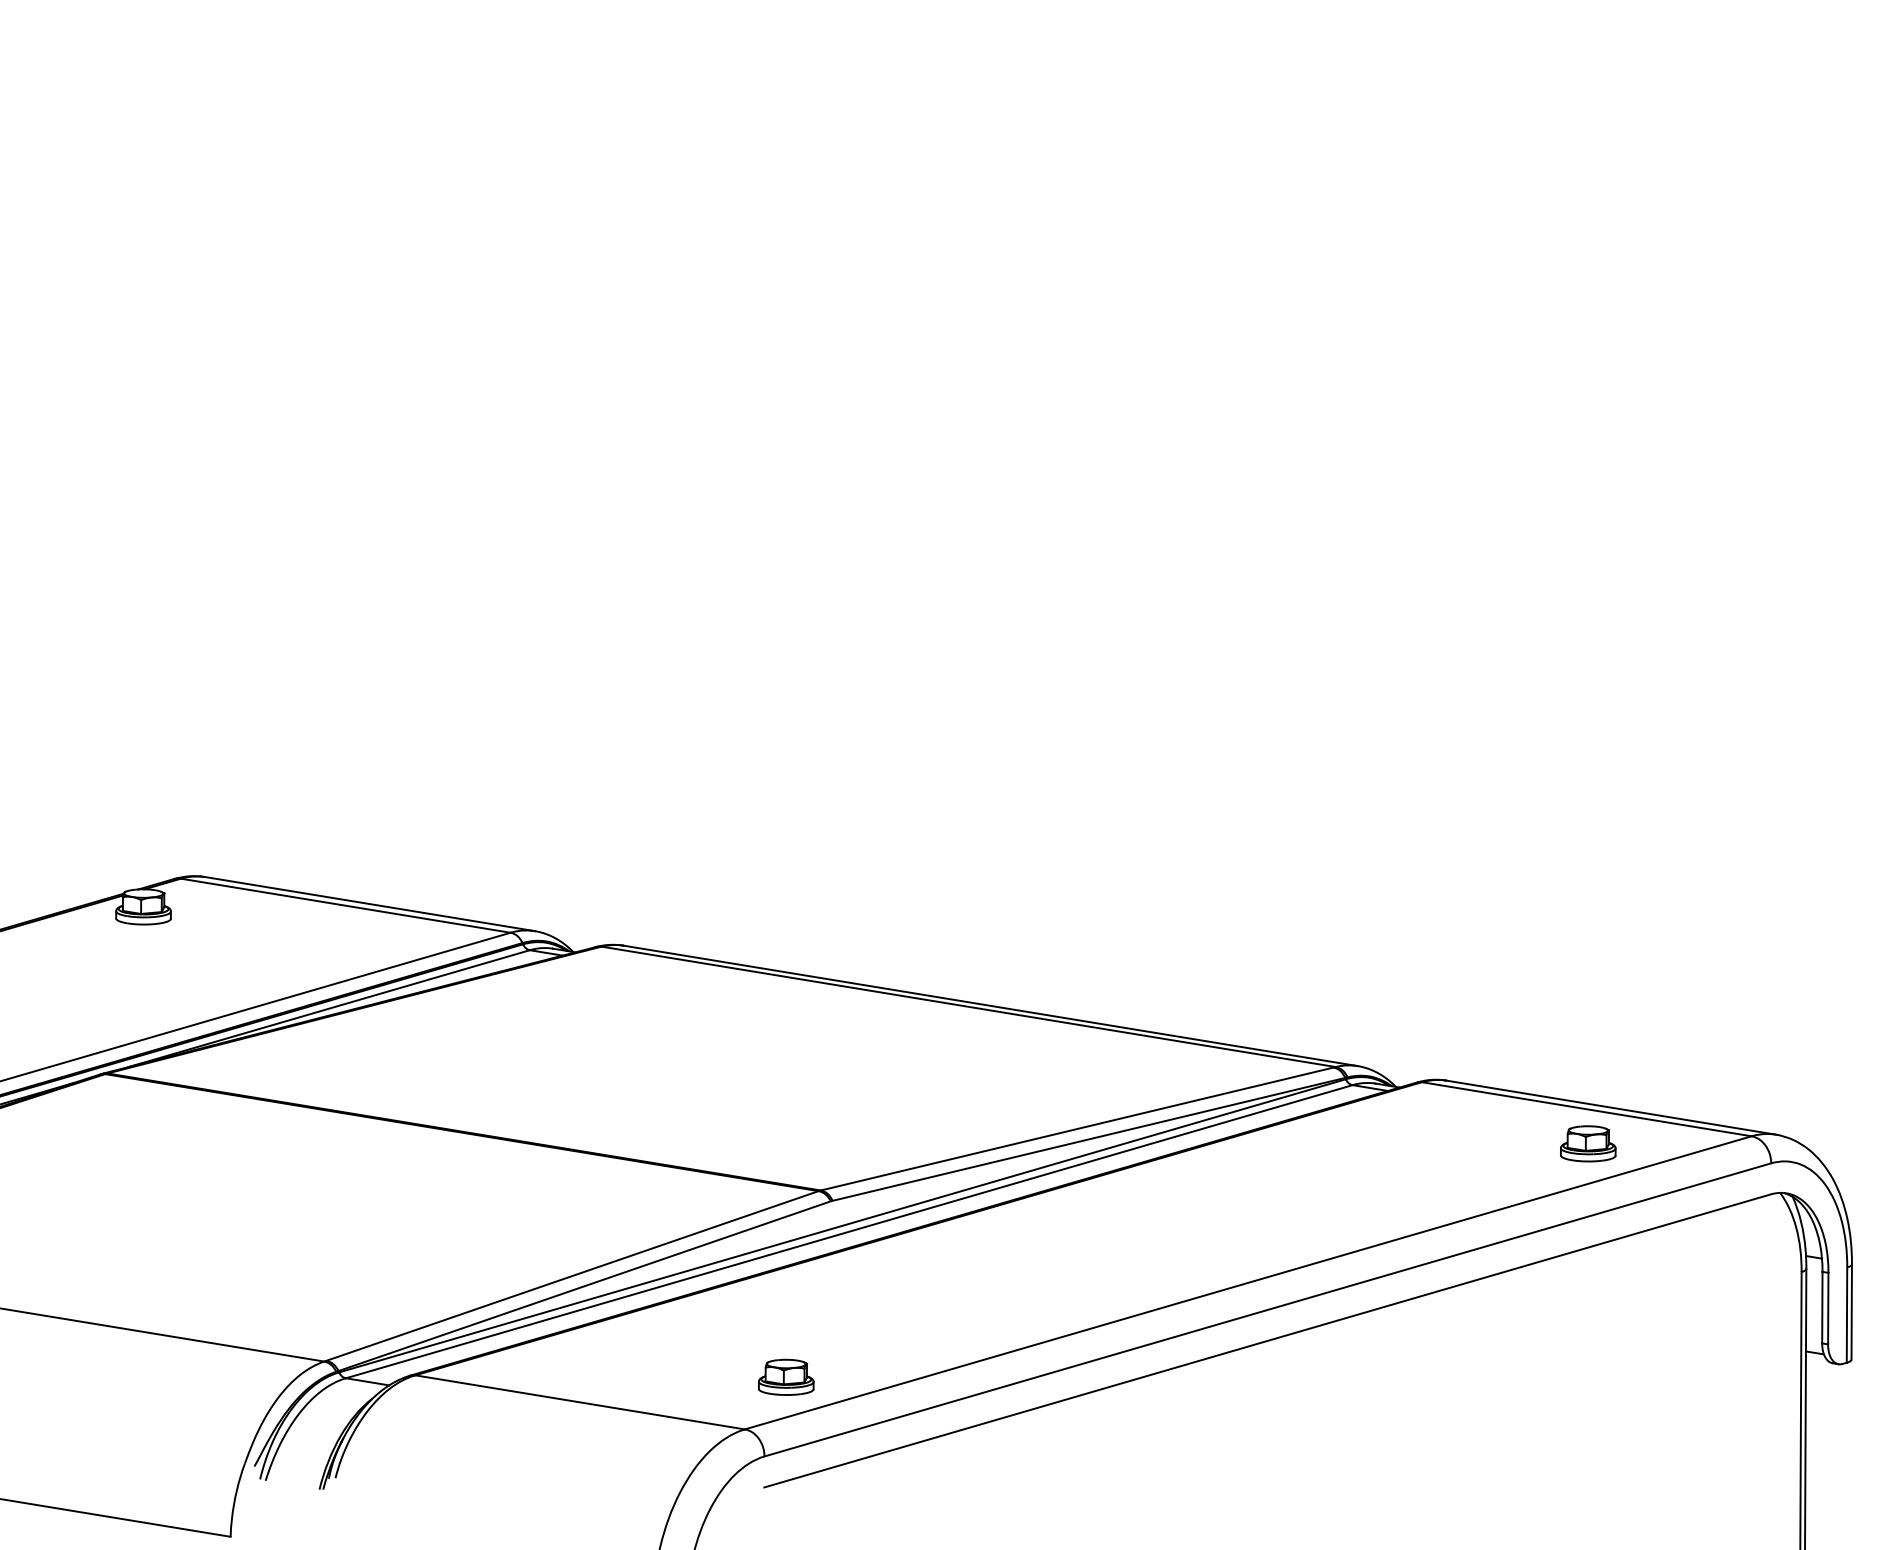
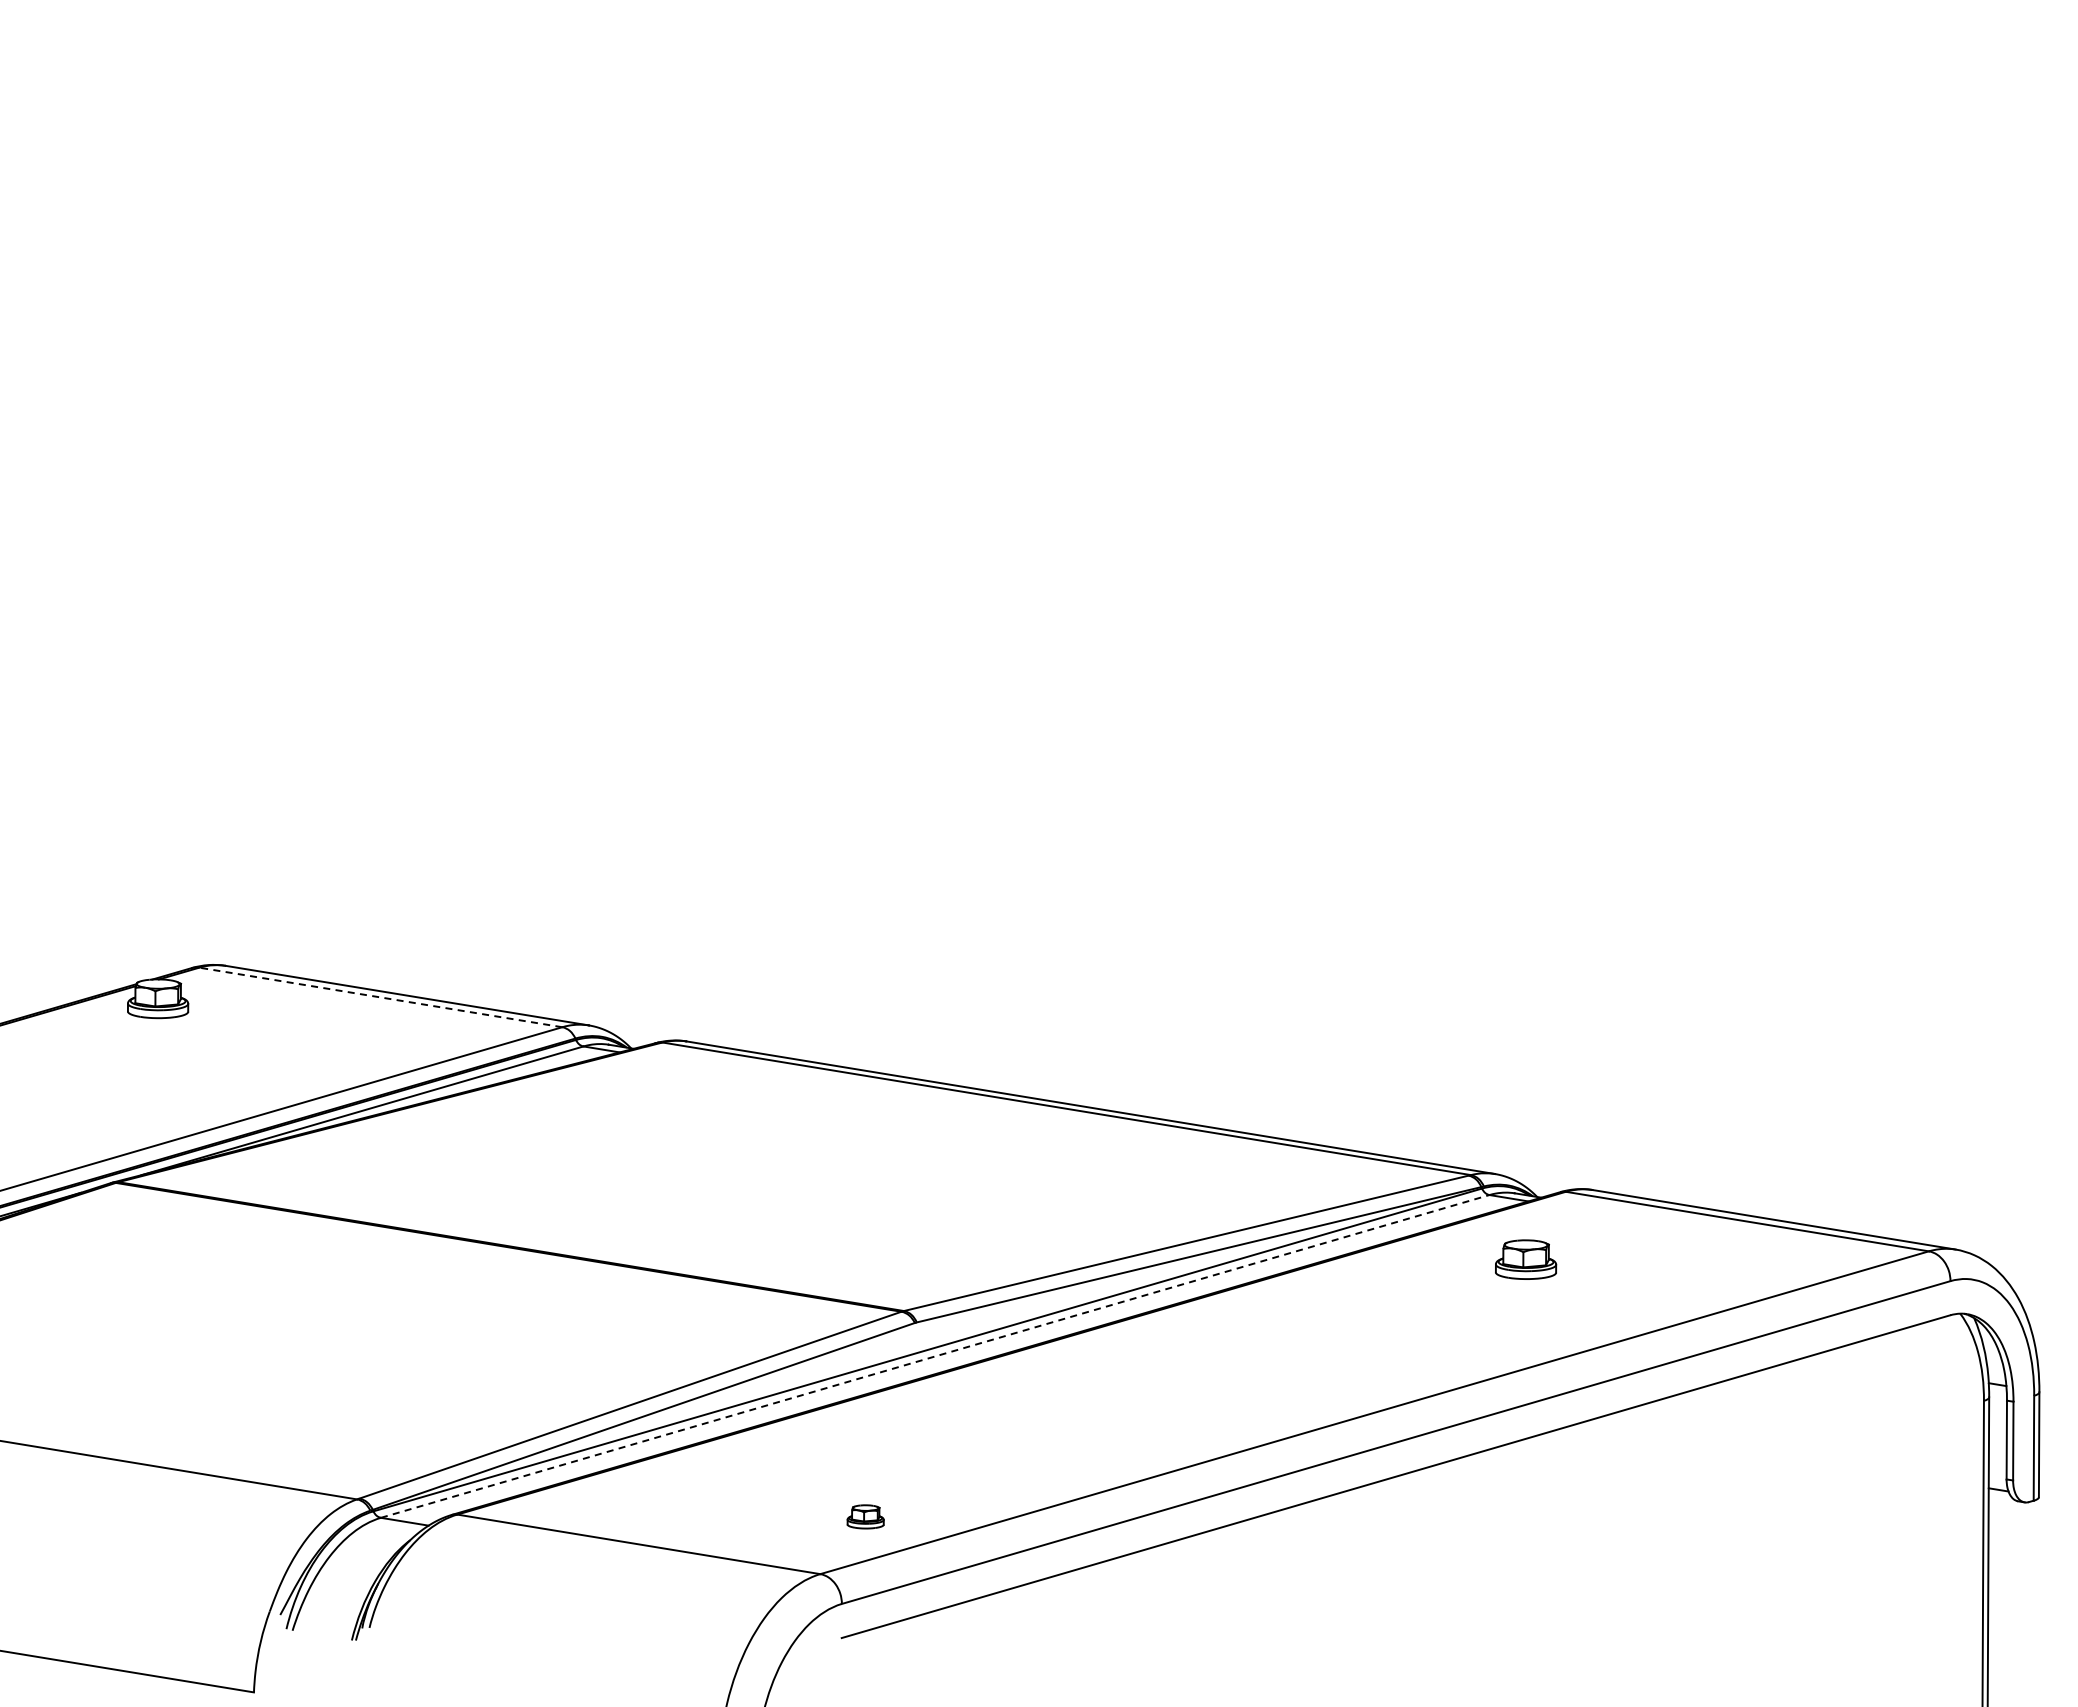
line: (345, 905) -> (380, 997), solid -> dashed
part: (1588, 1143) -> (1526, 1259), moved
line: (849, 1231) -> (935, 1356), solid -> dashed
part: (785, 1377) -> (865, 1516), size x0.6

